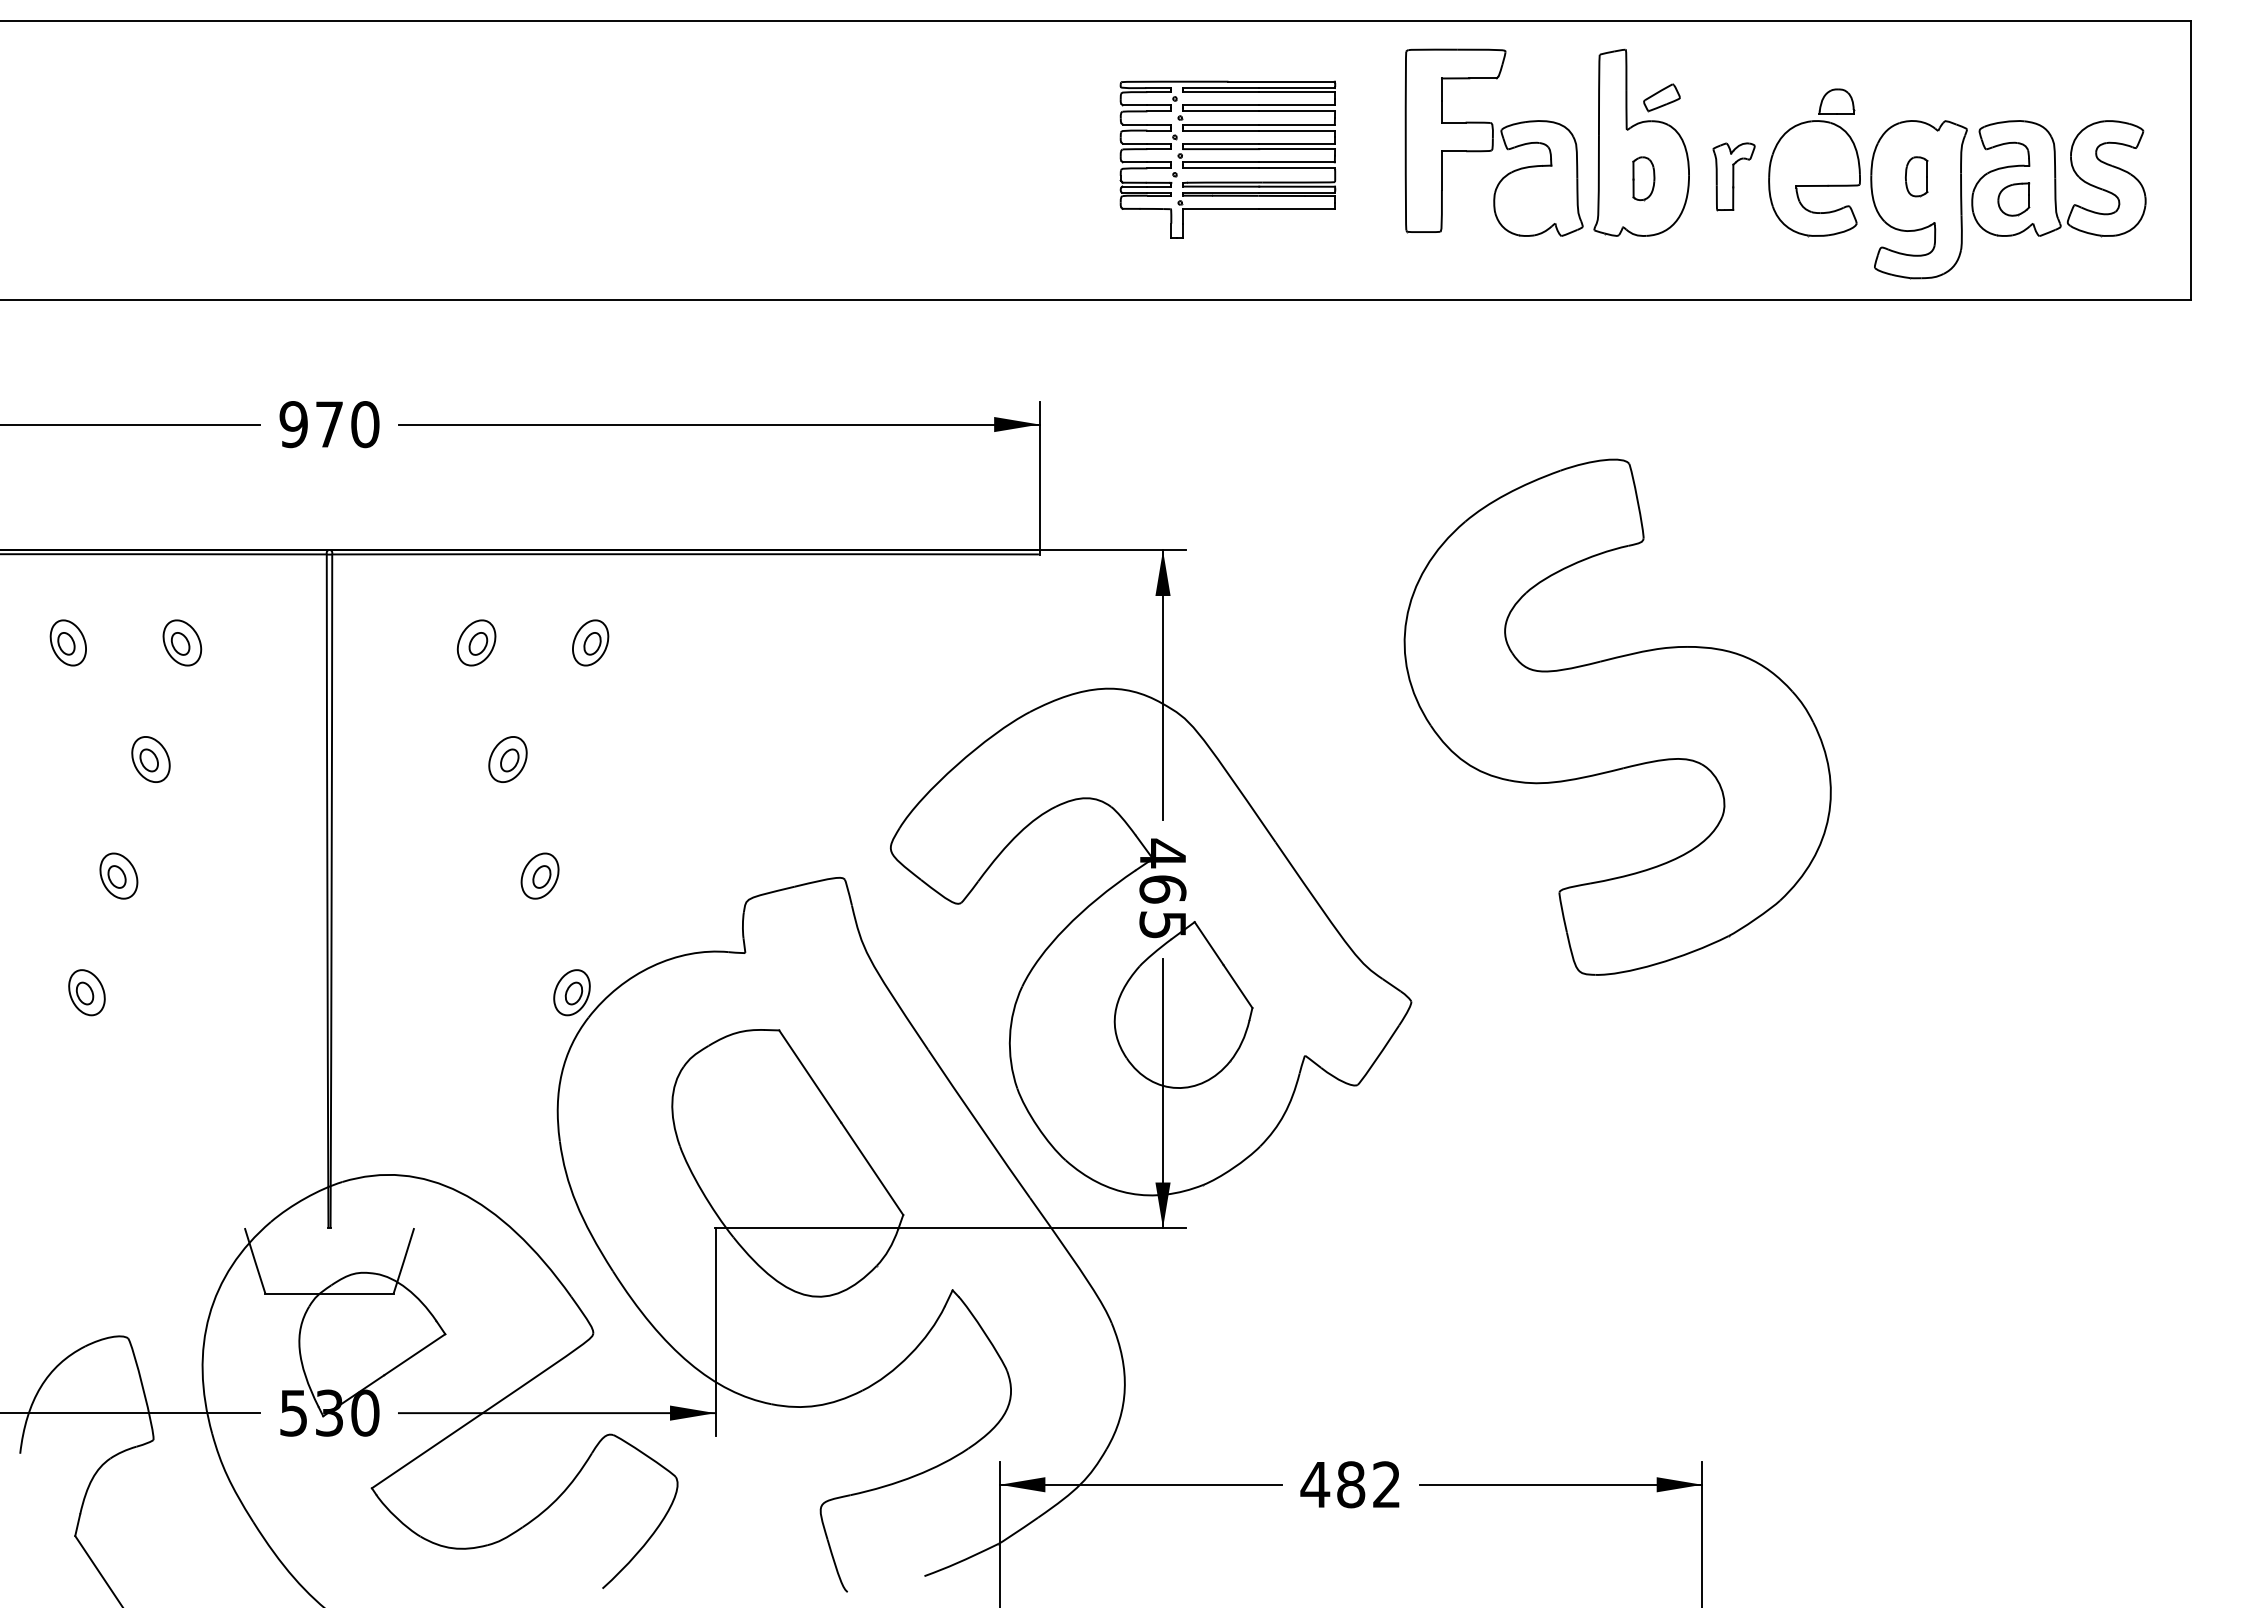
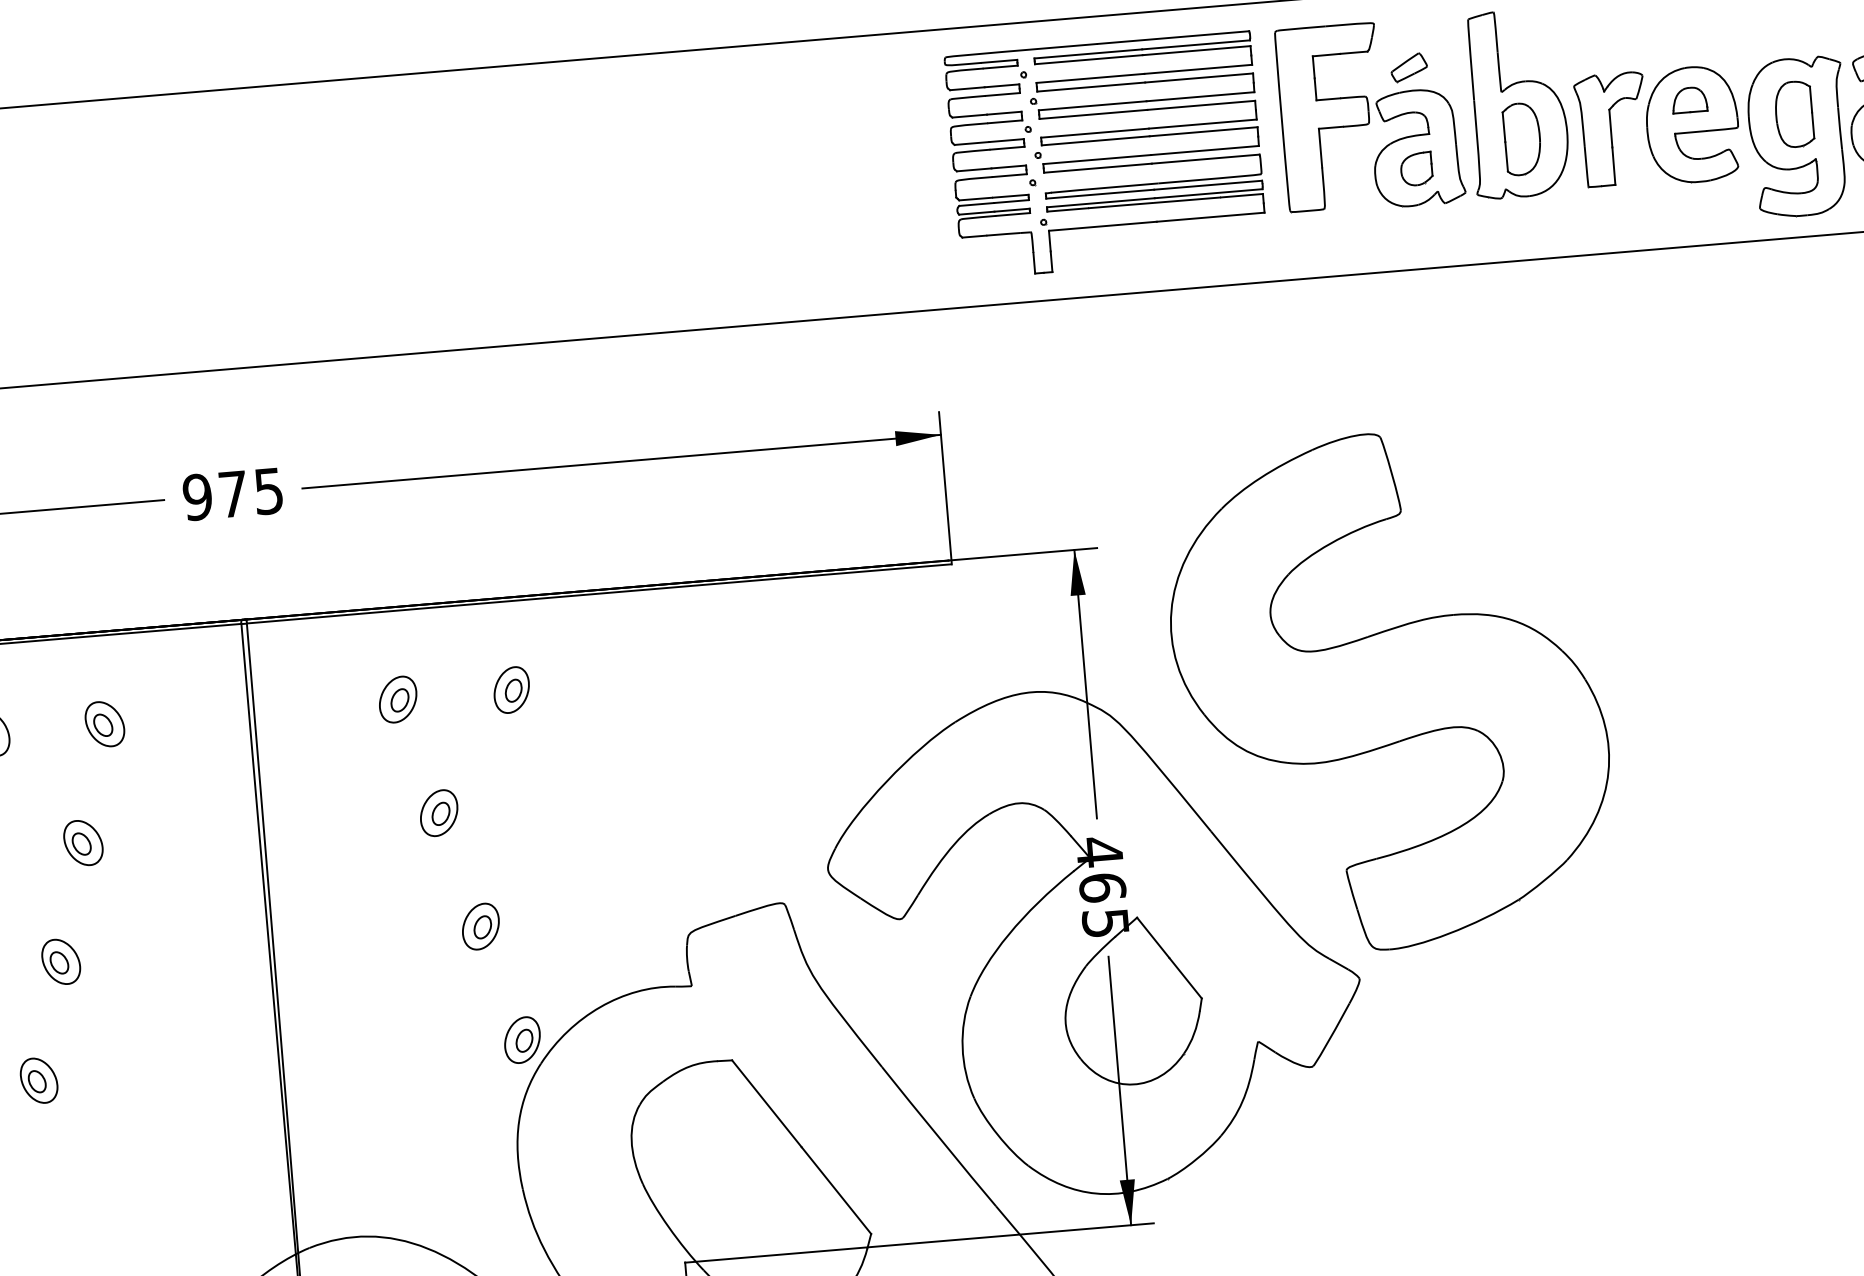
part: (1661, 97) -> (1408, 67), moved
part: (1836, 101) -> (1689, 99), moved
part: (1227, 159) -> (1105, 155), size x1.43
part: (1733, 176) -> (1611, 129), size x1.67
part: (1916, 176) -> (1793, 114), size x1.67
part: (1643, 178) -> (1522, 139), size x1.67
part: (1535, 199) -> (1416, 169), added
text: (365, 424) -> (269, 491), 970 -> 975
part: (1617, 716) -> (1389, 690), moved

